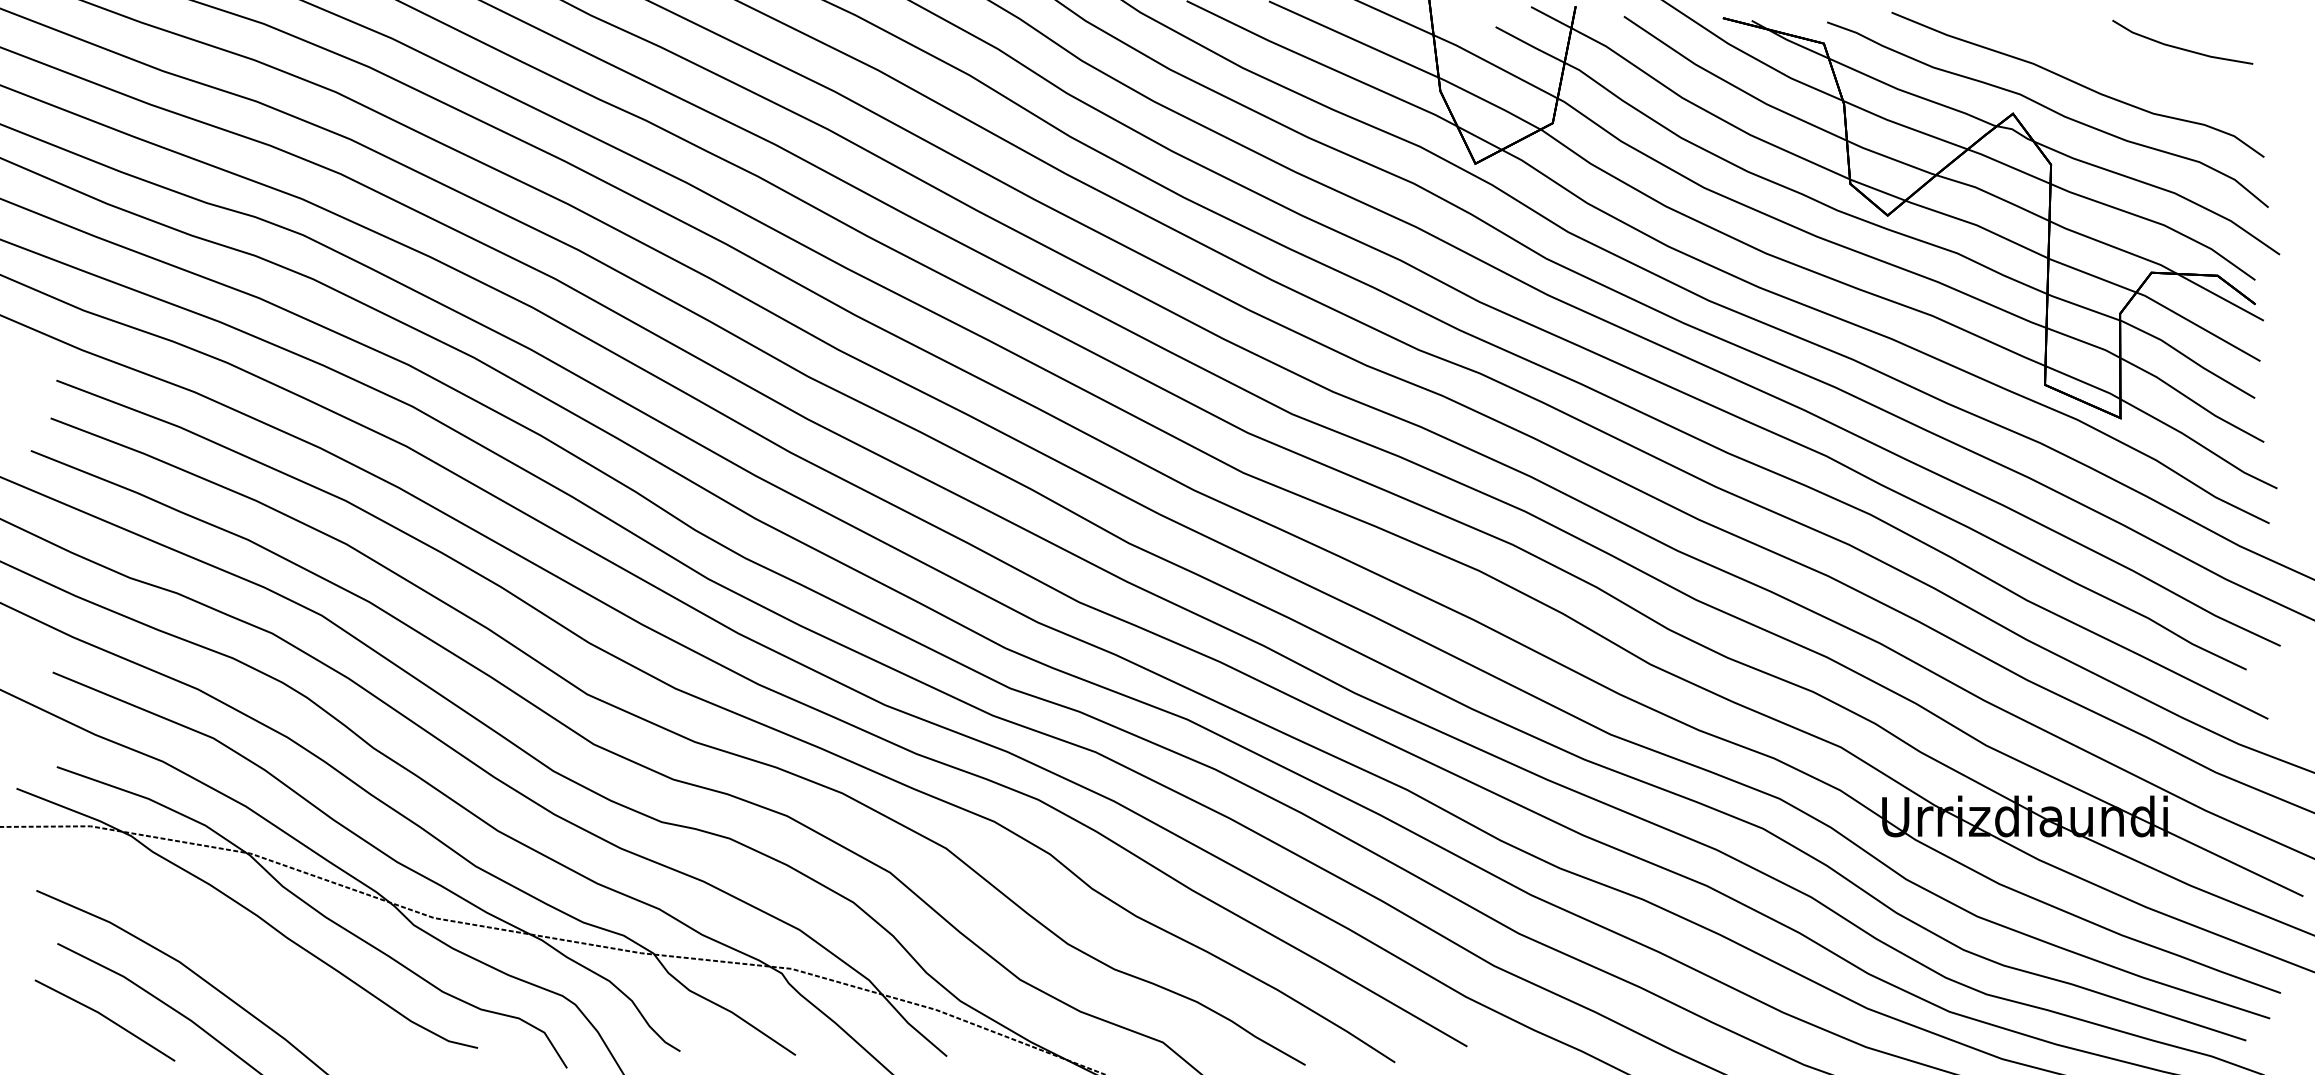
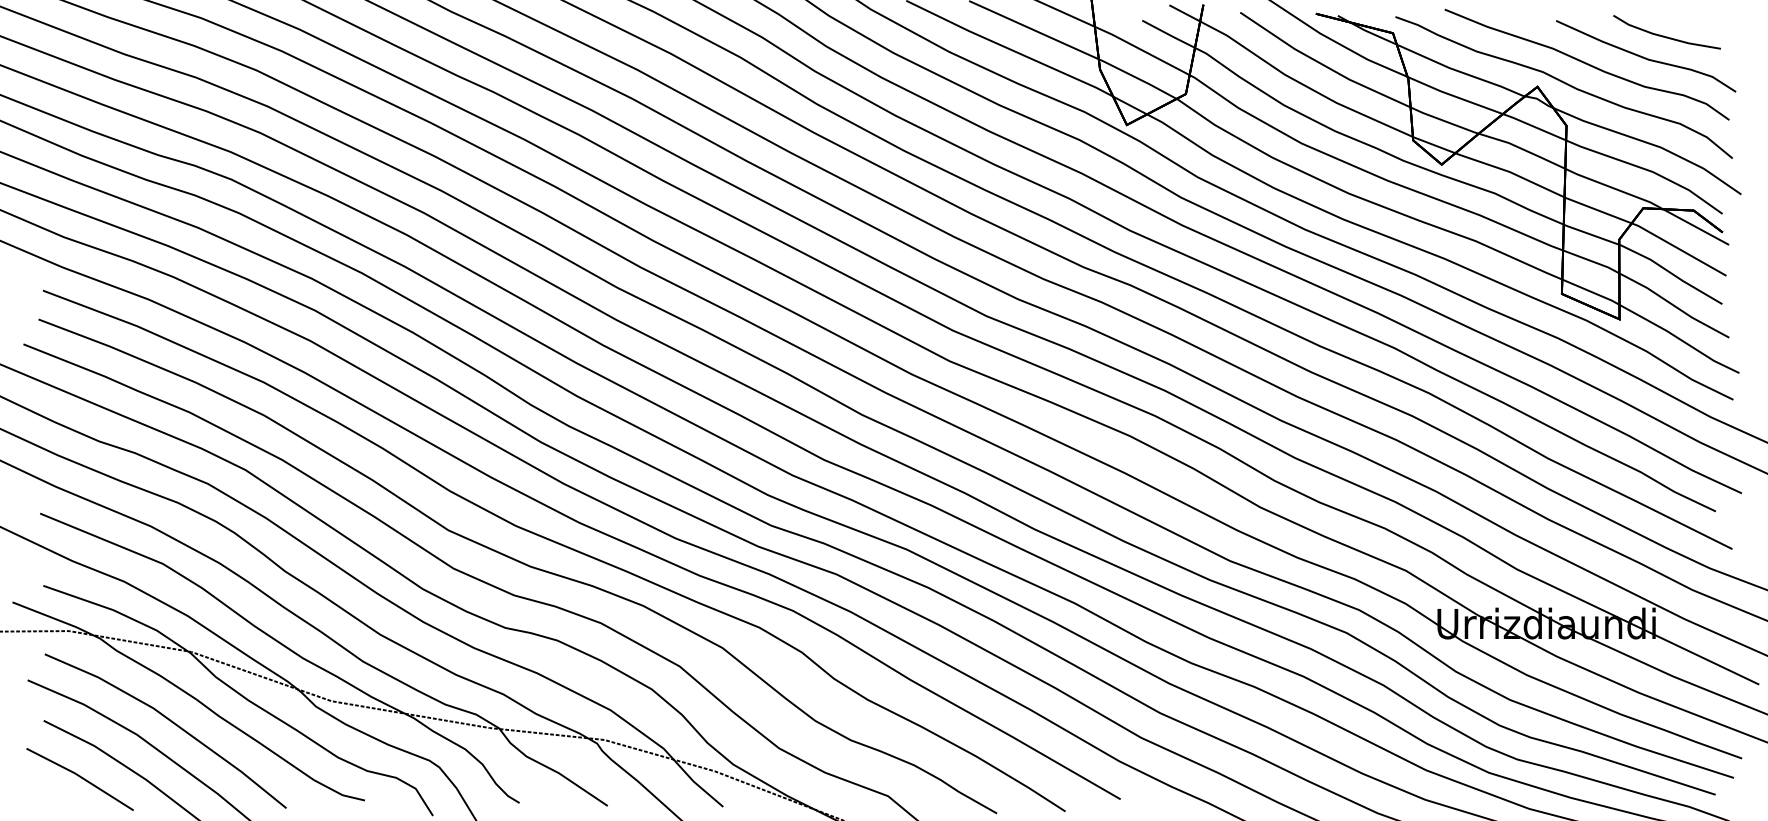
curve: (2155, 75) -> (1646, 57), added
part: (222, 944) -> (169, 721), added

